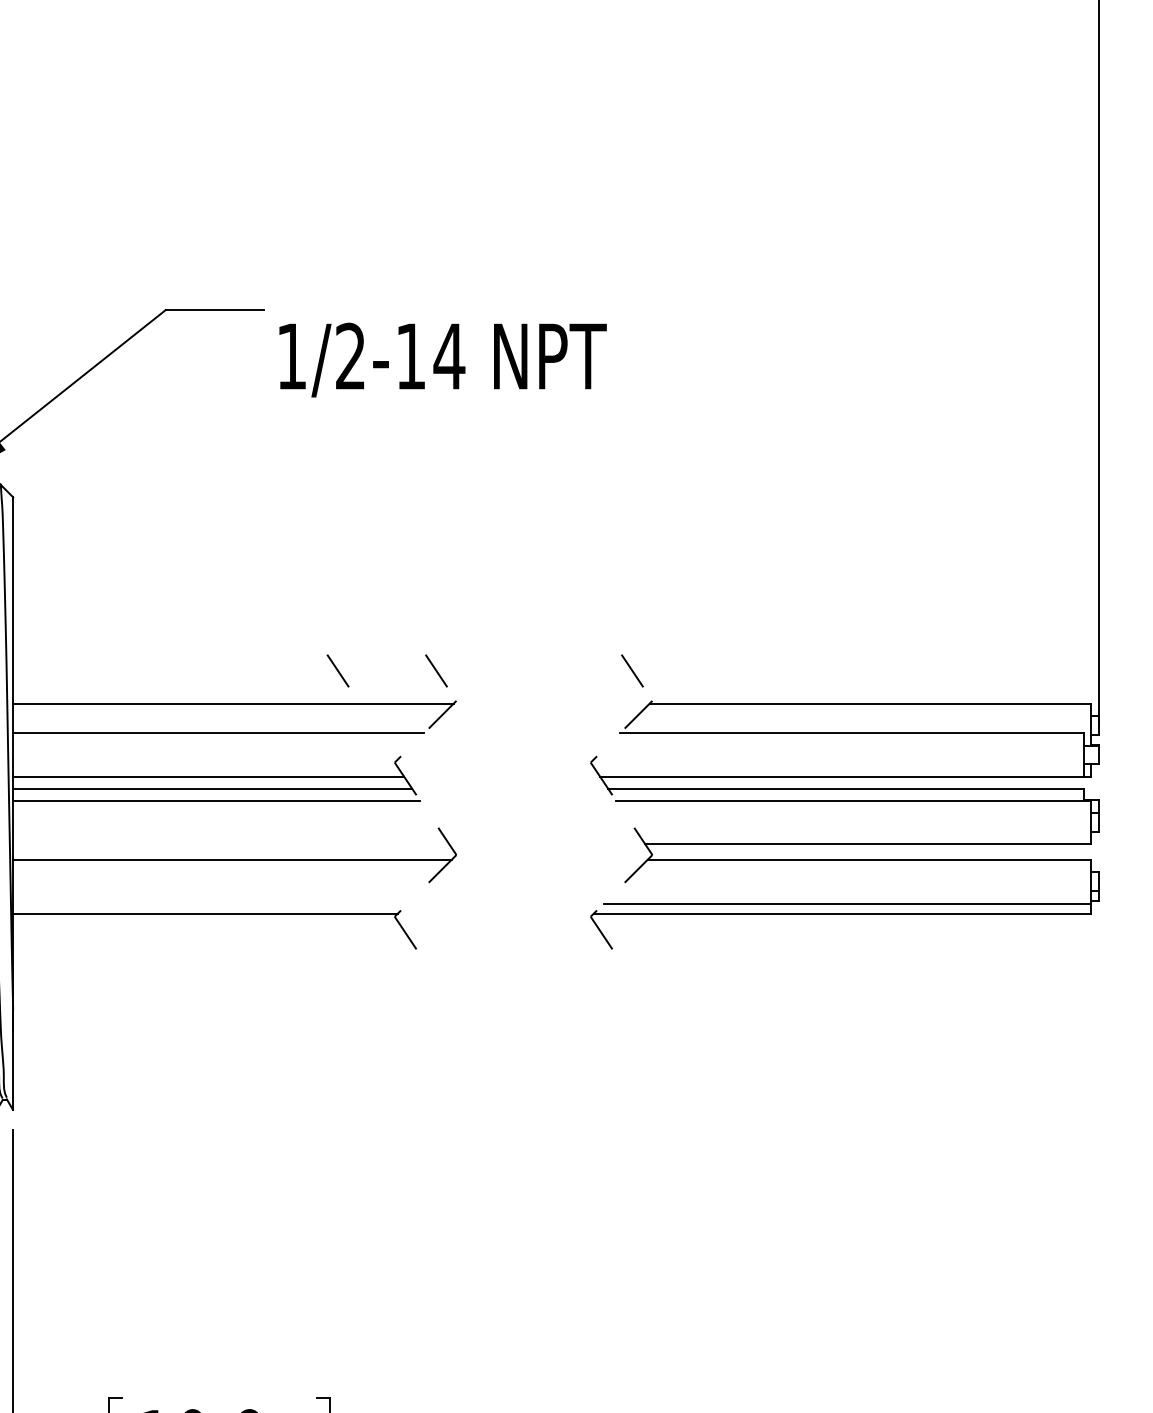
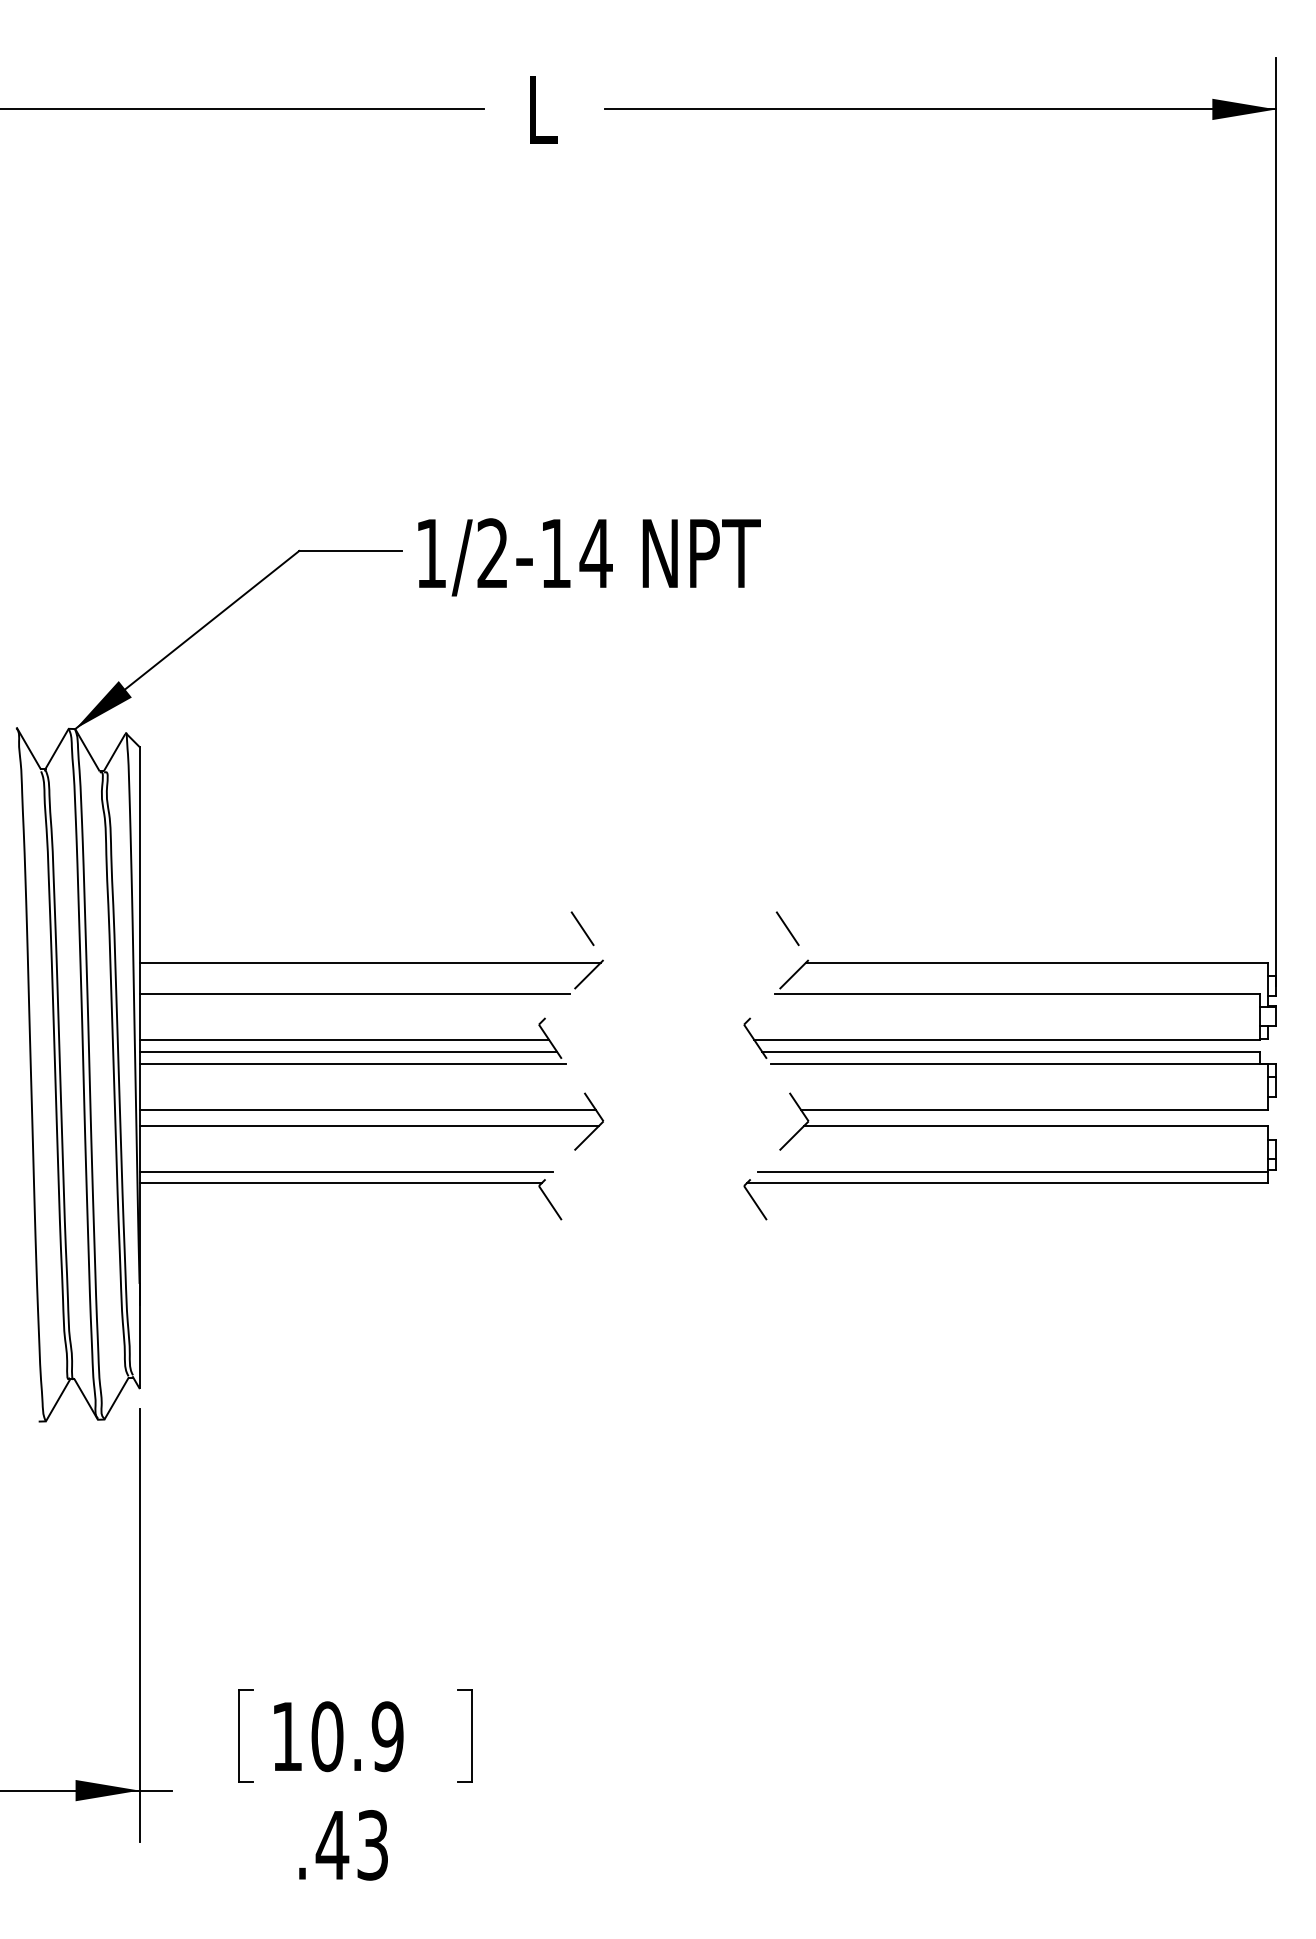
text: (443, 360) -> (589, 557), moved
line: (337, 670) -> (479, 928), removed
line: (230, 844) -> (367, 1110), added
line: (209, 903) -> (345, 1172), added

